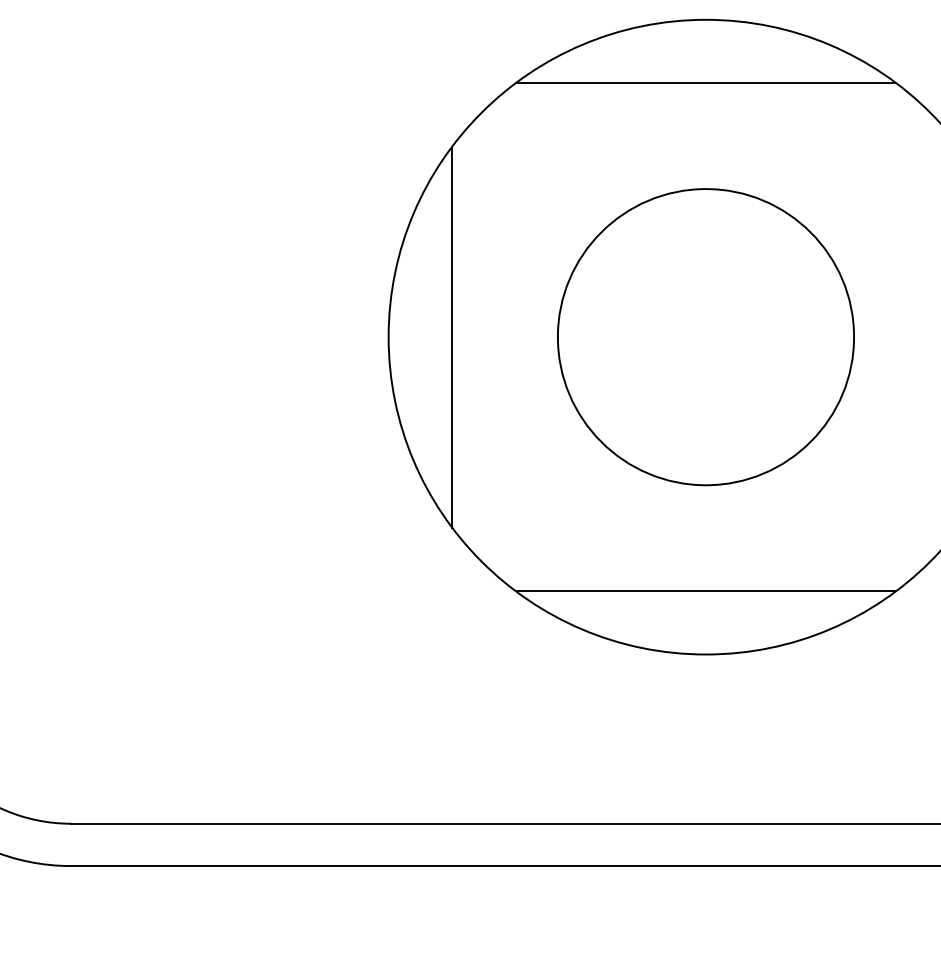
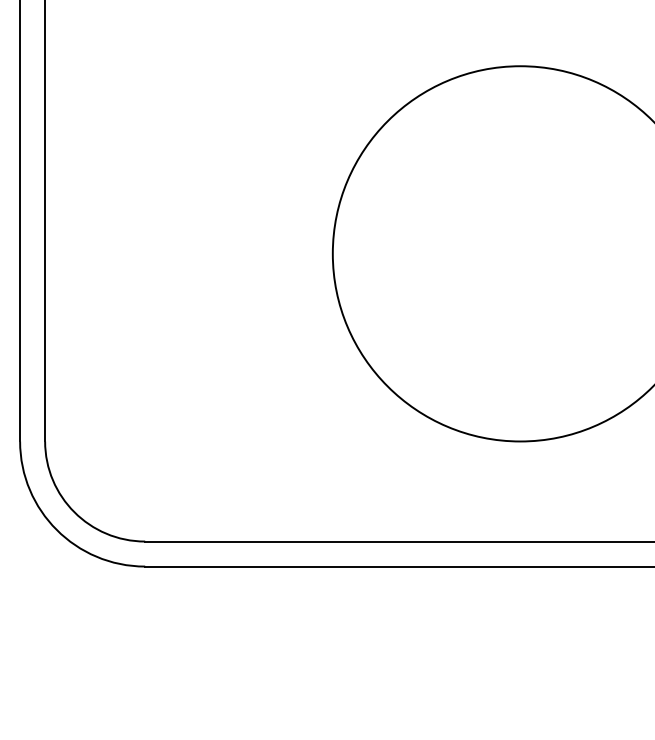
line: (706, 82) -> (520, 103), removed
line: (452, 336) -> (370, 253), removed
circle: (706, 336) -> (520, 253), removed
line: (706, 590) -> (520, 403), removed

